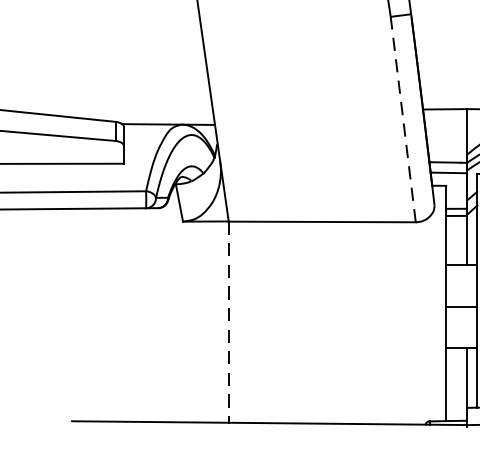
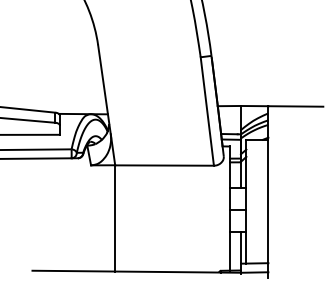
line: (403, 119) -> (207, 111), dashed -> solid
line: (229, 324) -> (115, 219), dashed -> solid

